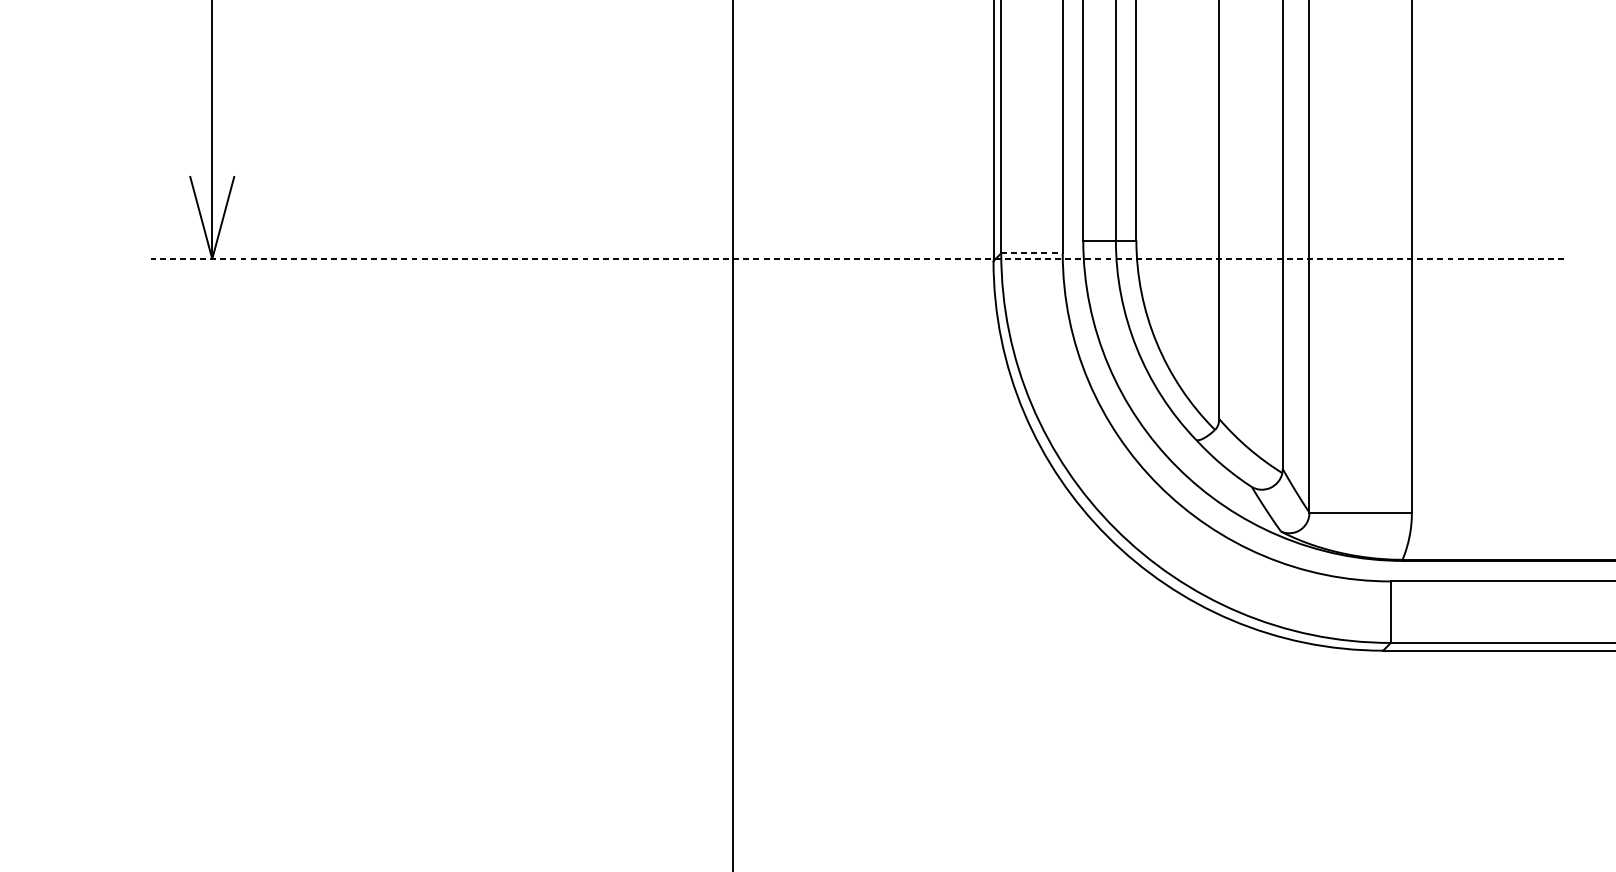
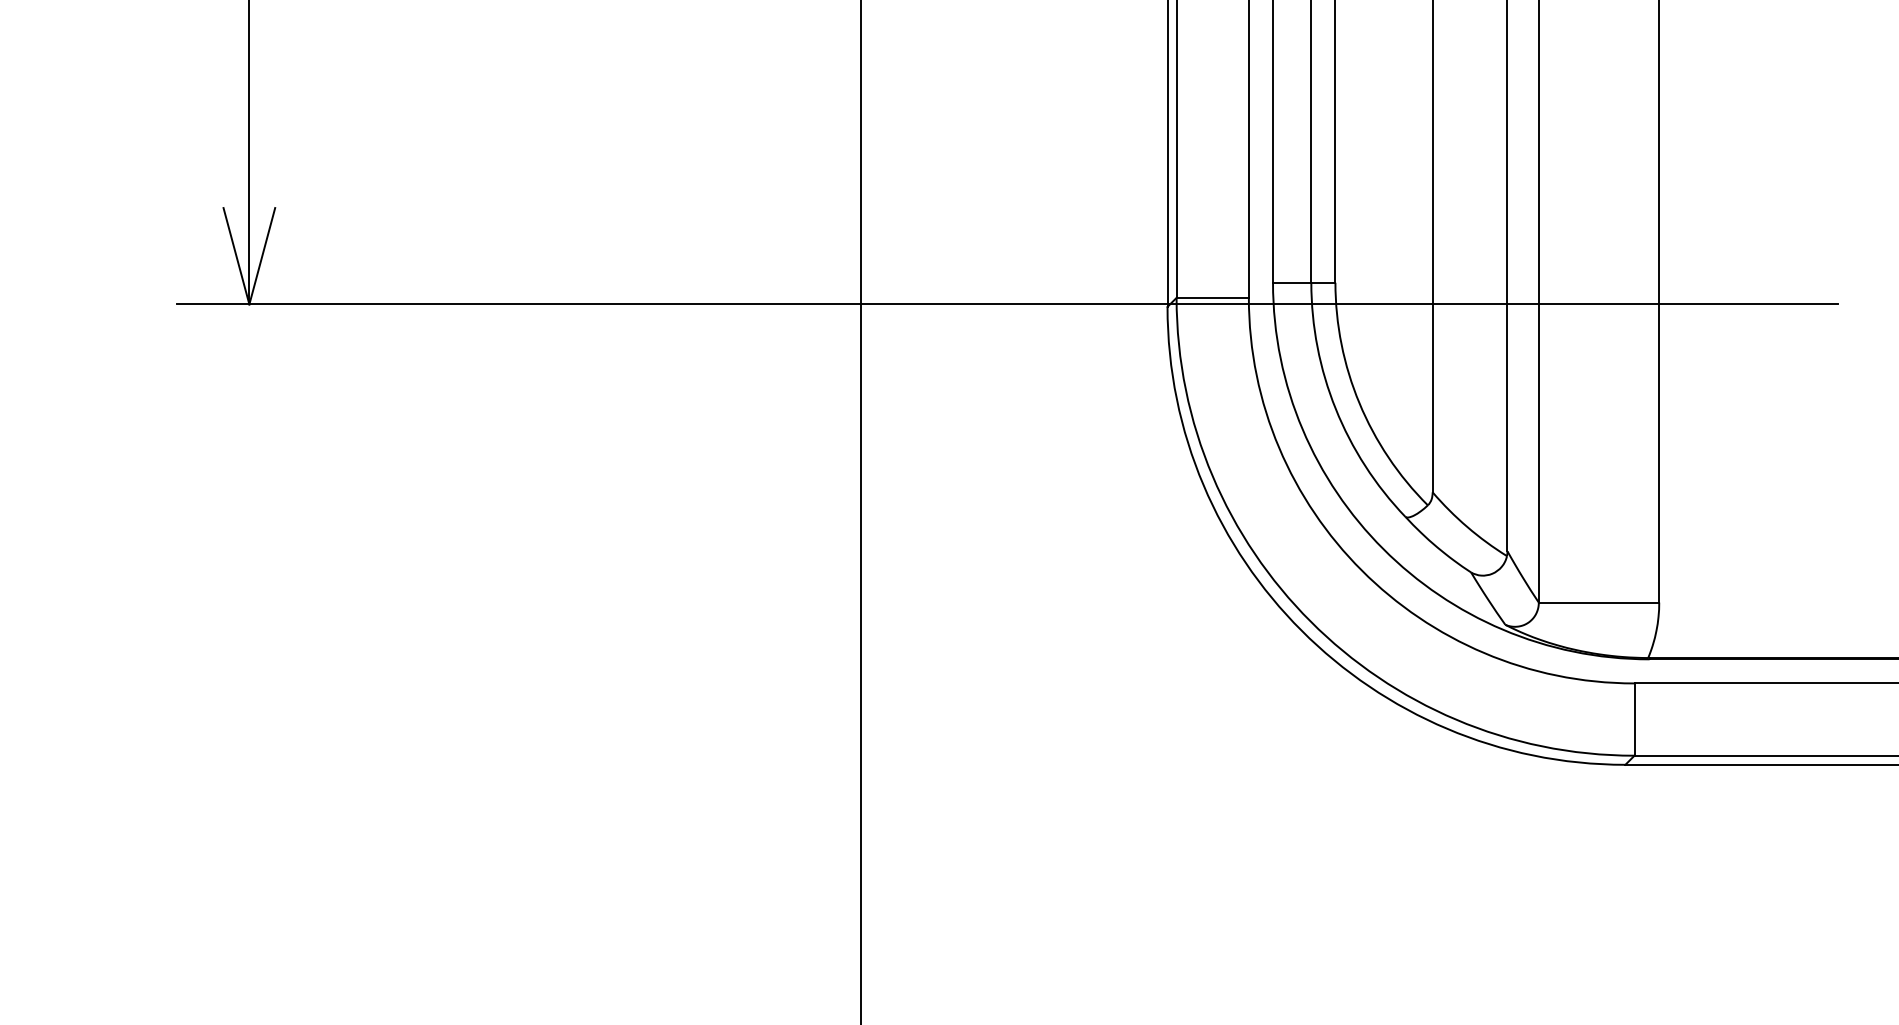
line: (1032, 253) -> (1213, 297), dashed -> solid
line: (857, 259) -> (1007, 304), dashed -> solid

